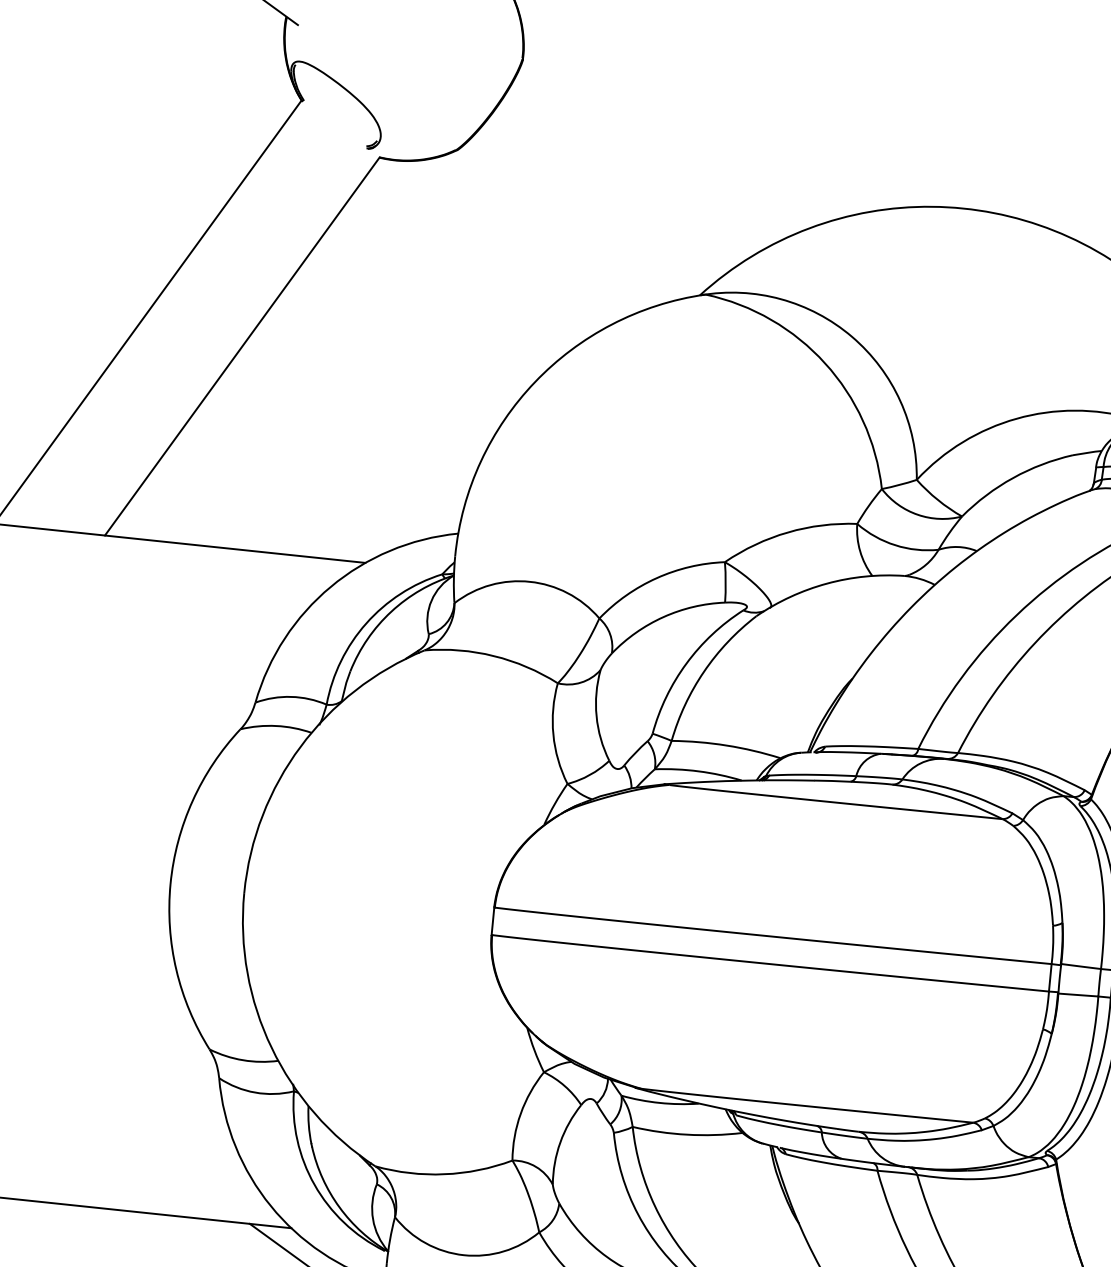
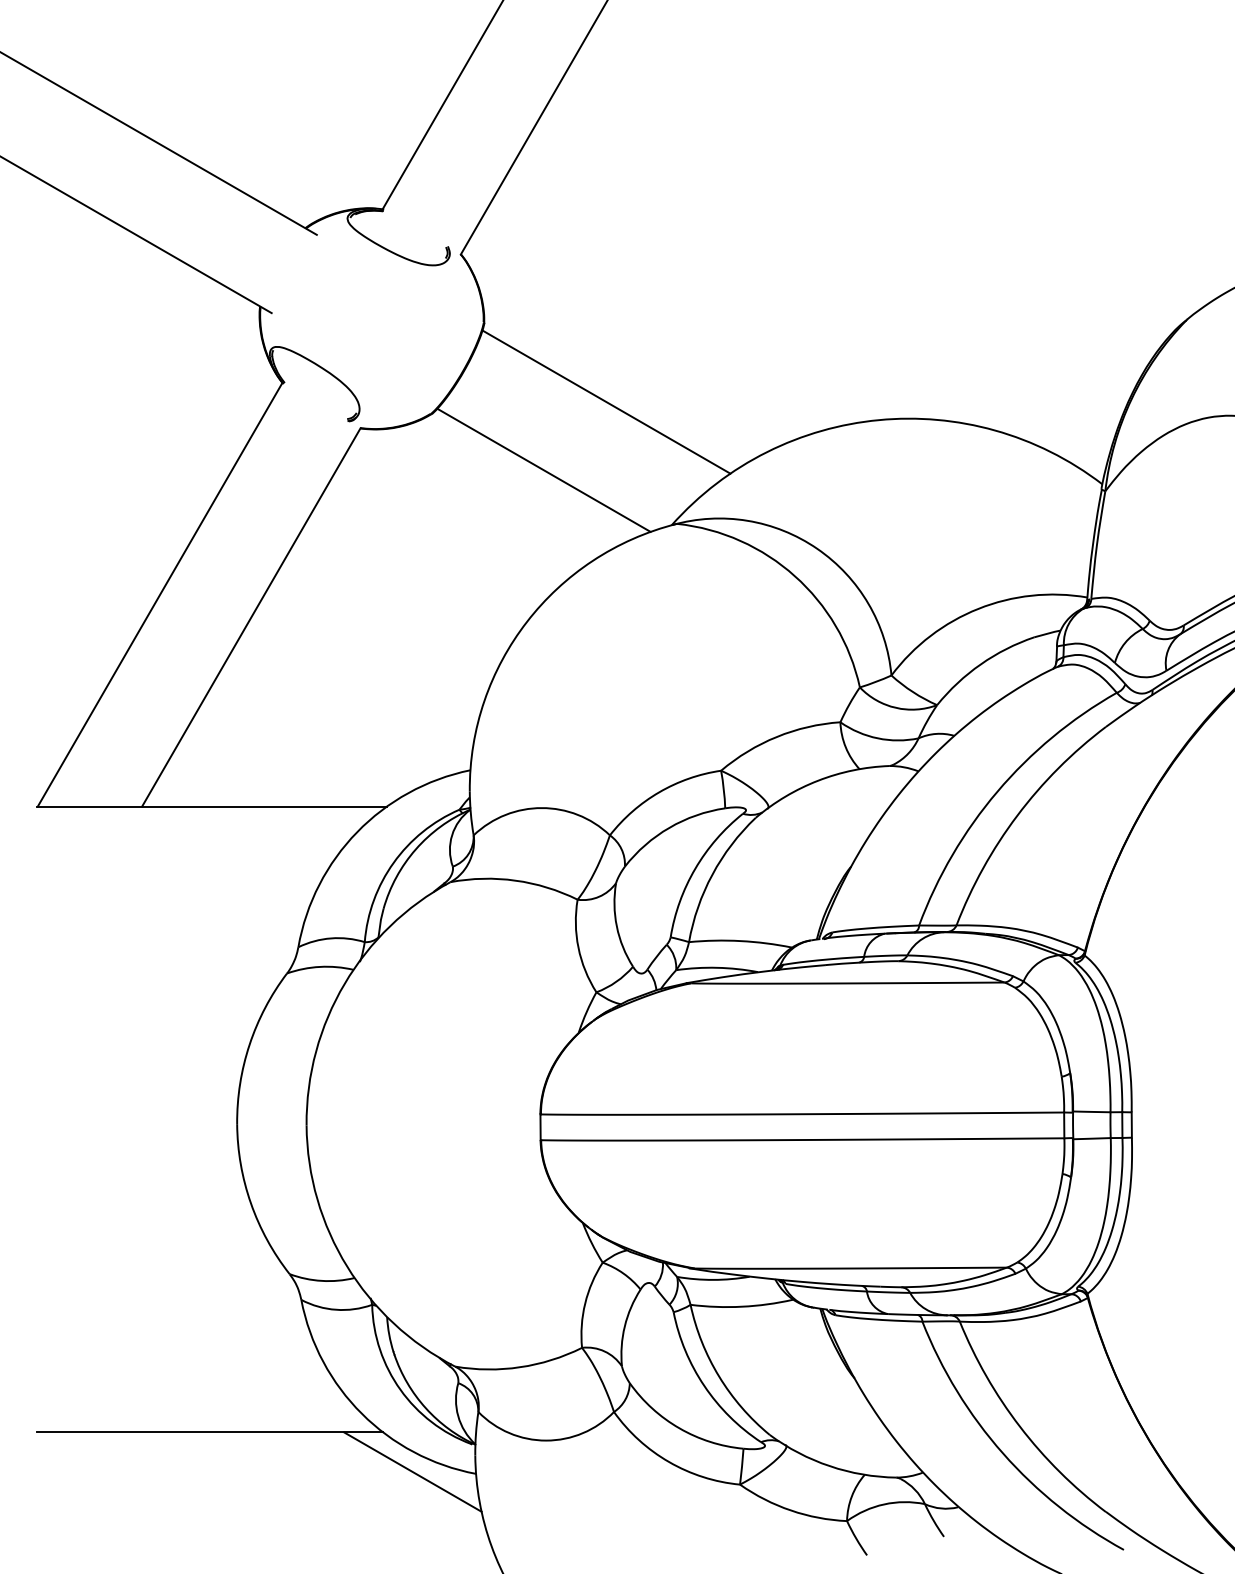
line: (644, 156) -> (606, 401), added
line: (569, 221) -> (543, 469), added

